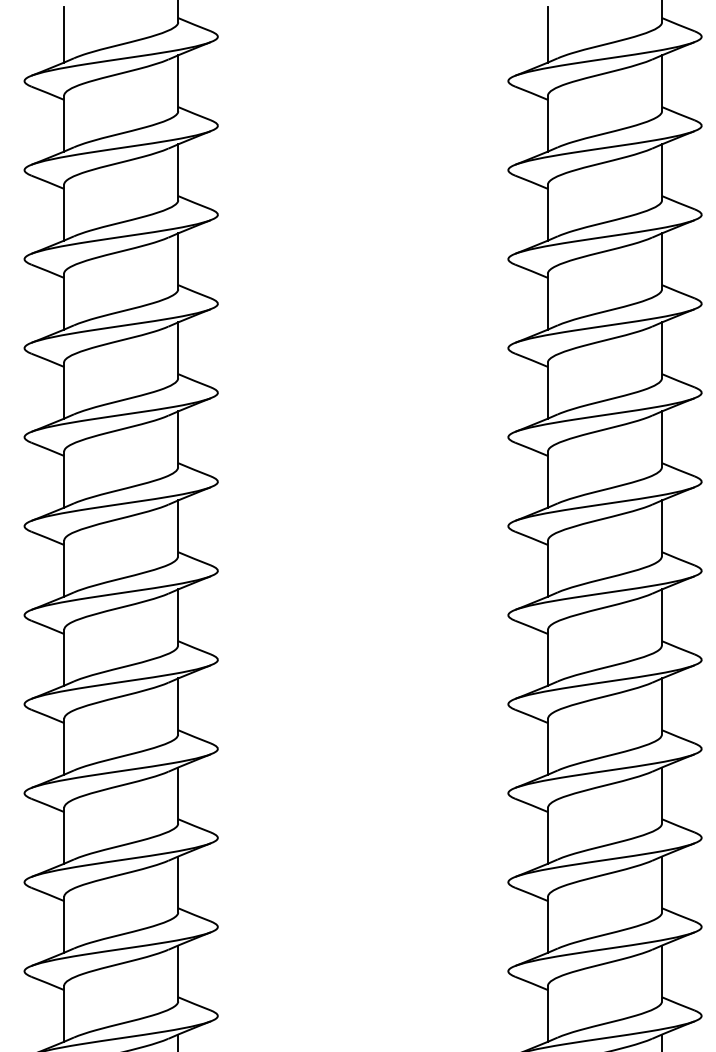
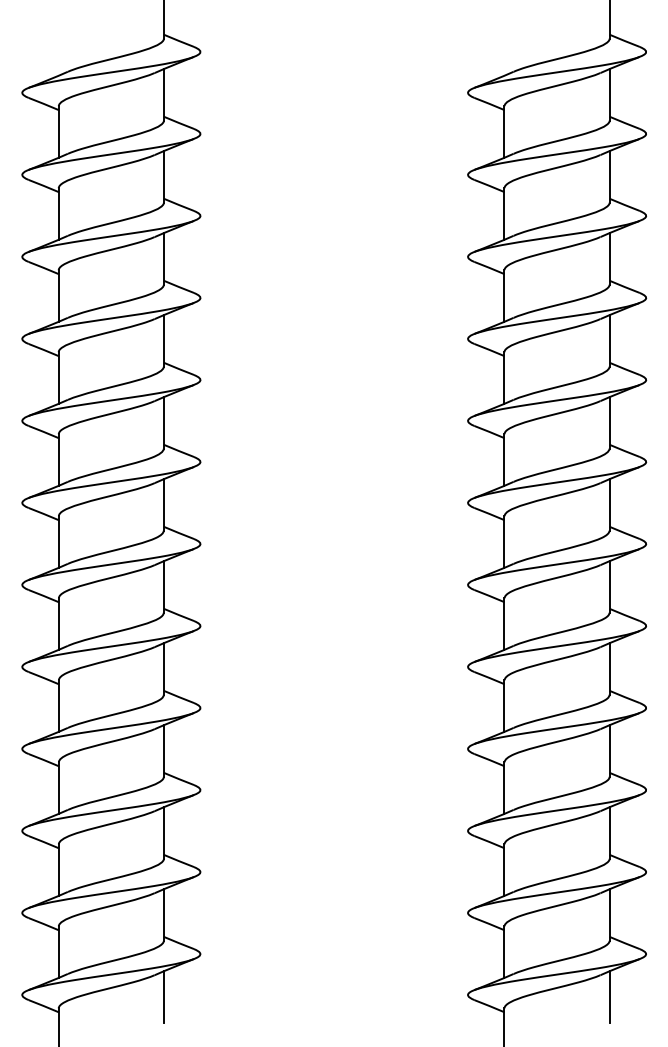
line: (63, 34) -> (58, 49), removed
line: (547, 34) -> (504, 49), removed

